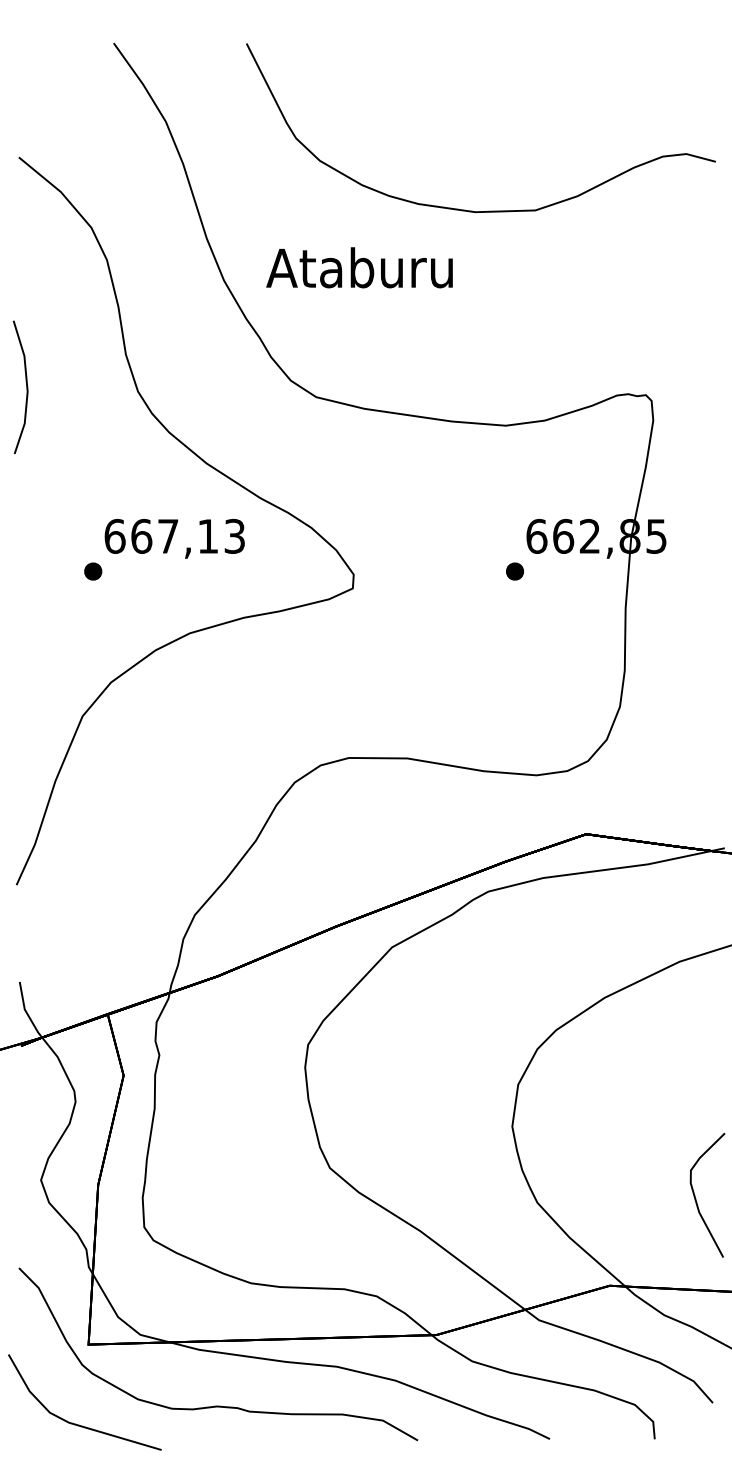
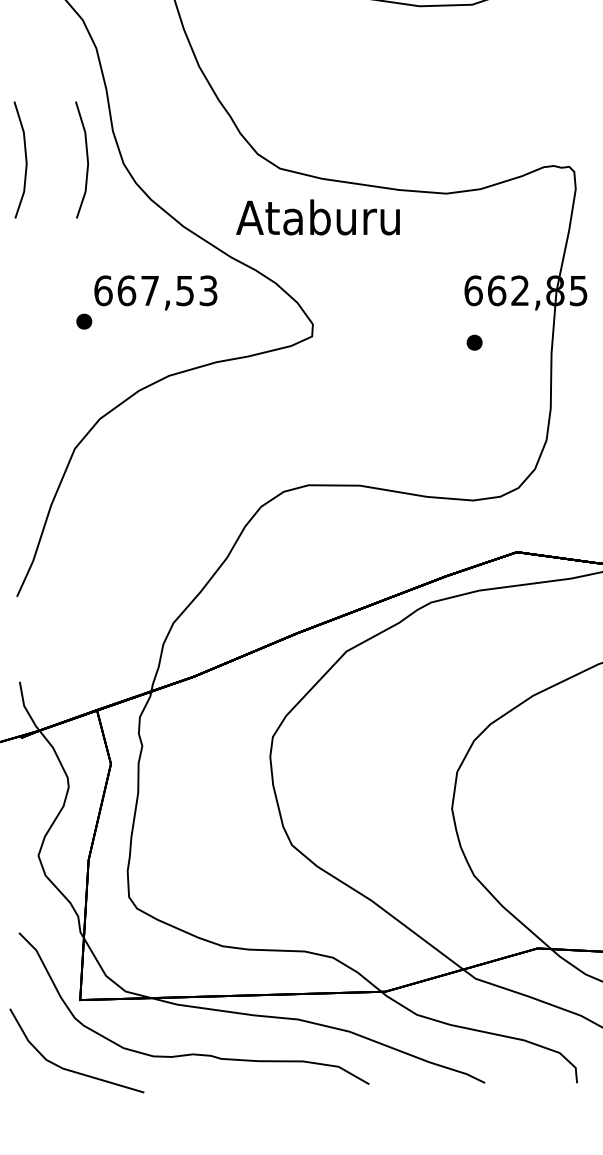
text: (359, 267) -> (317, 217), moved
line: (96, 387) -> (87, 160), added
text: (207, 536) -> (184, 290), 667,13 -> 667,53
part: (514, 571) -> (474, 342), moved

